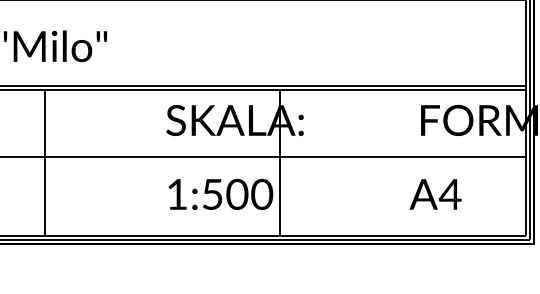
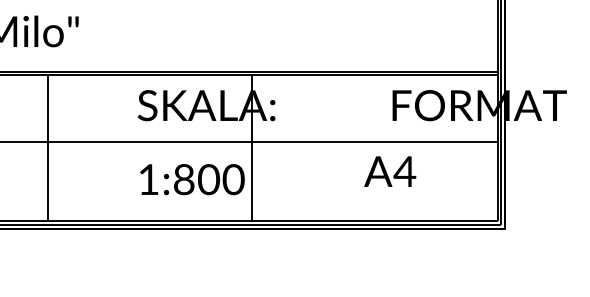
line: (44, 163) -> (47, 148), moved
text: (212, 194) -> (184, 179), 1:500 -> 1:800
text: (435, 194) -> (390, 171), moved

